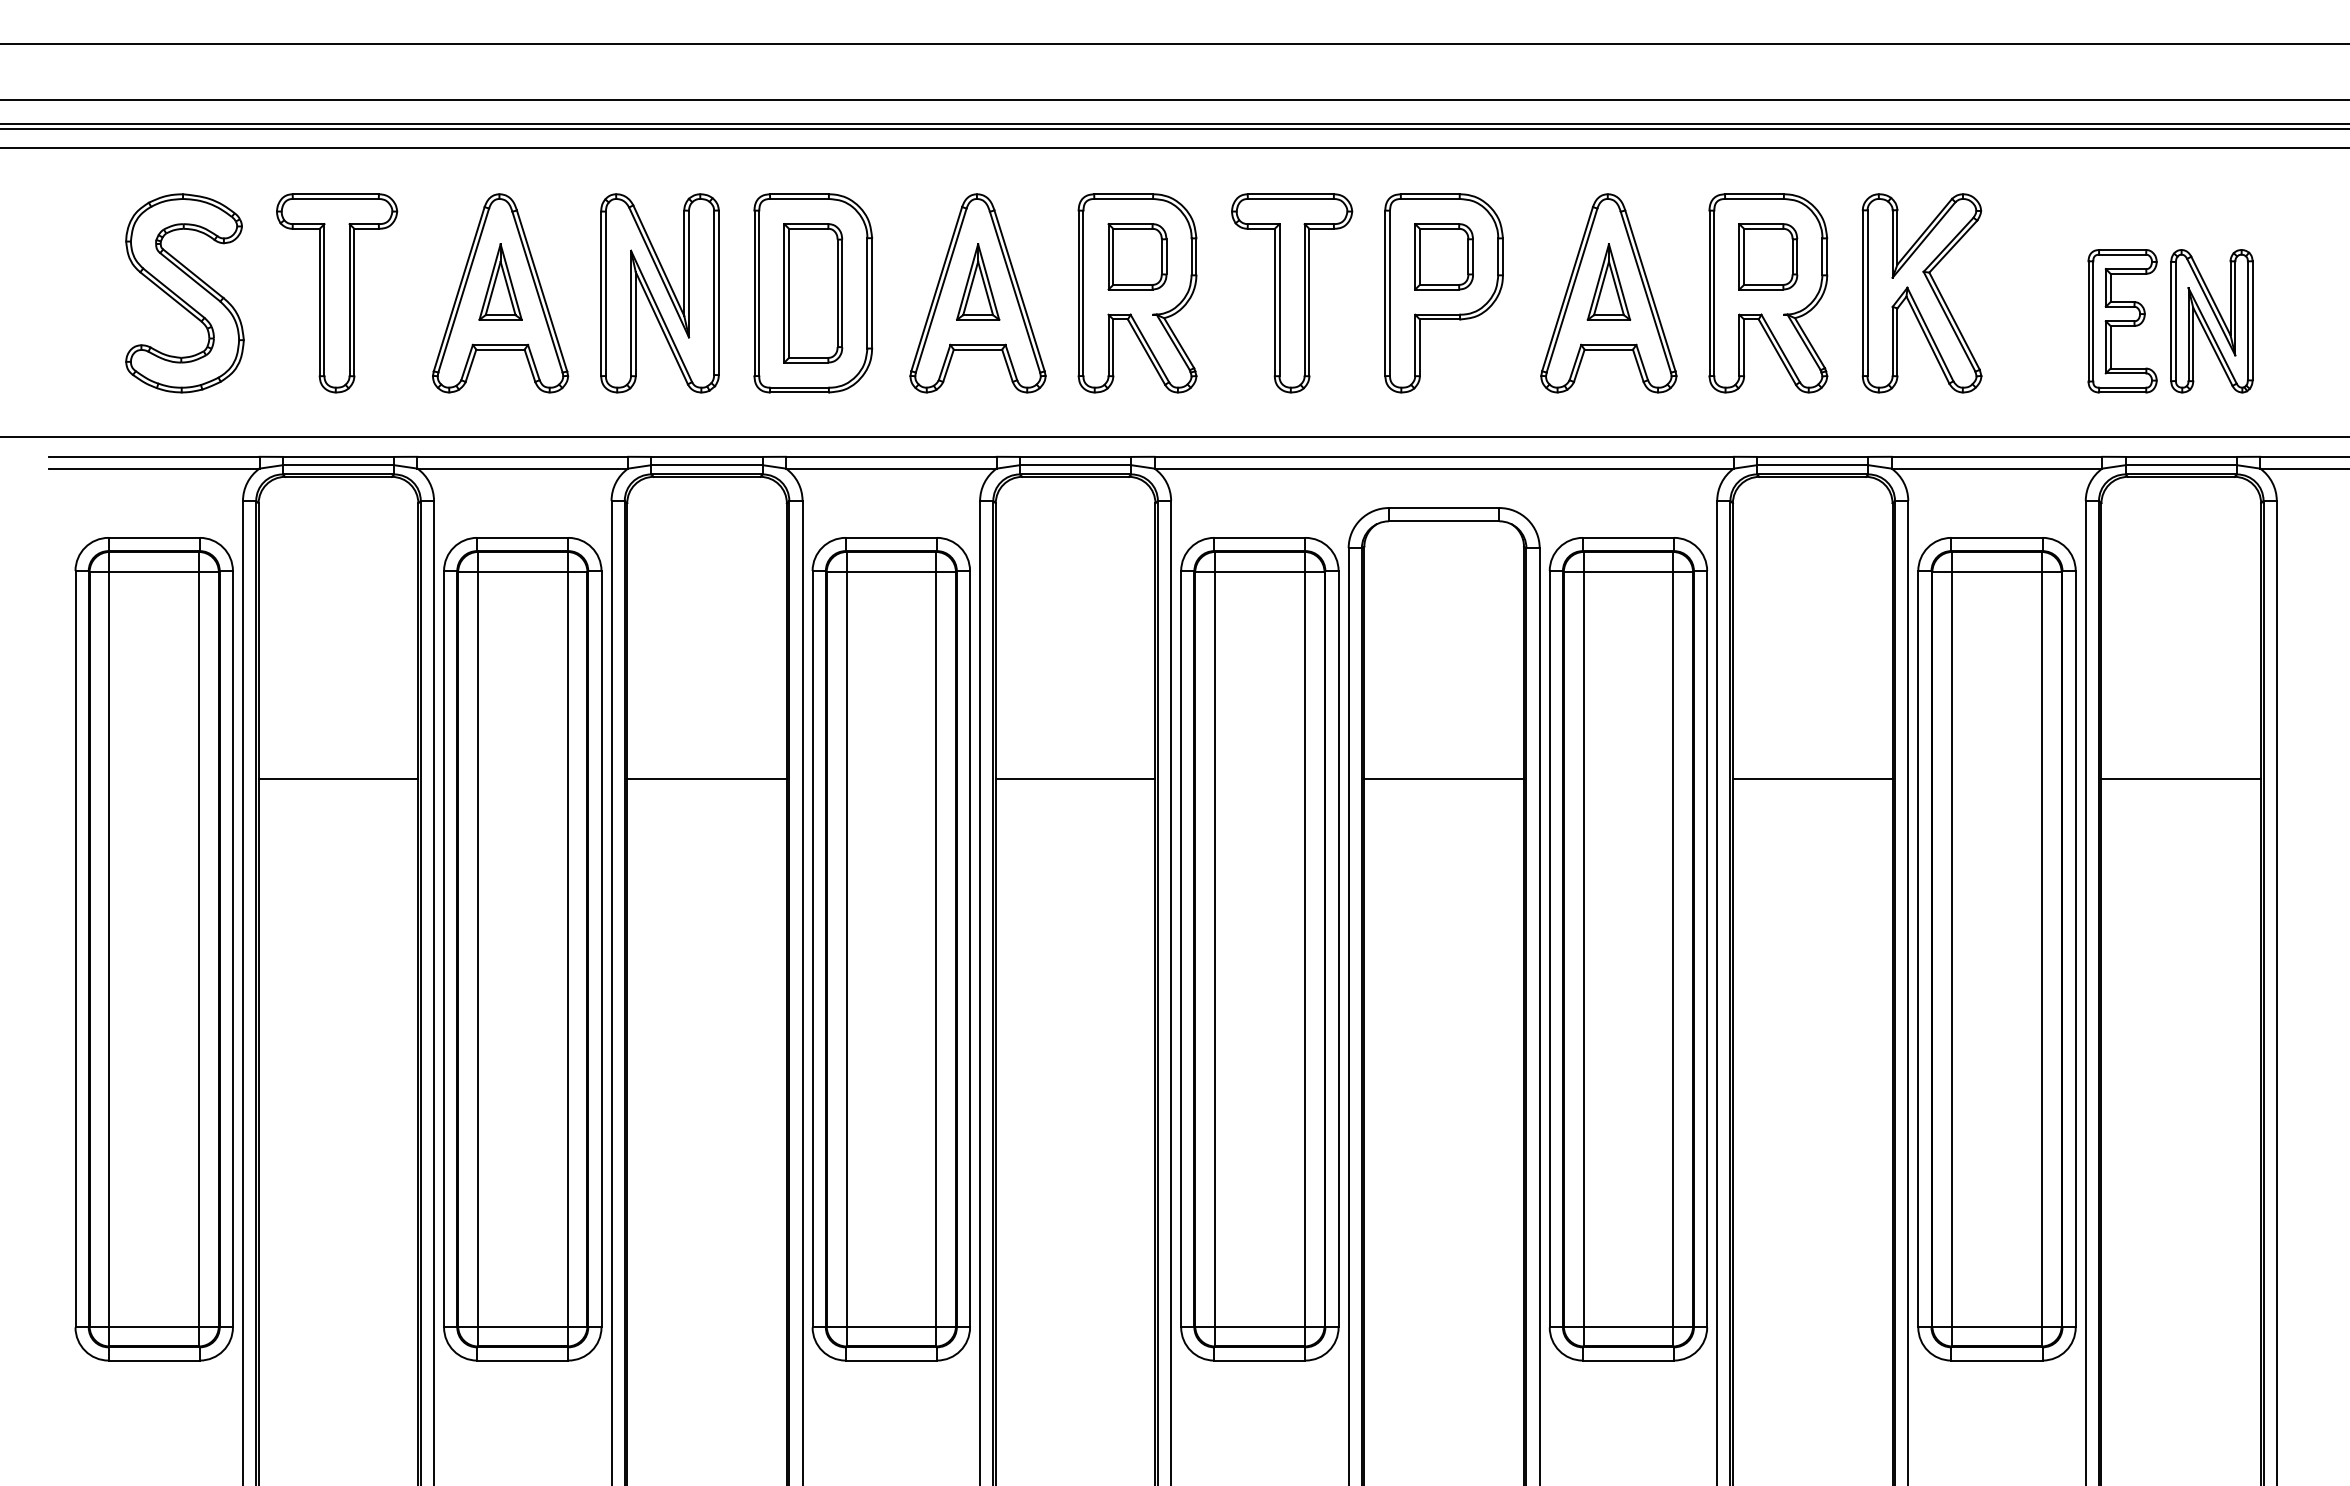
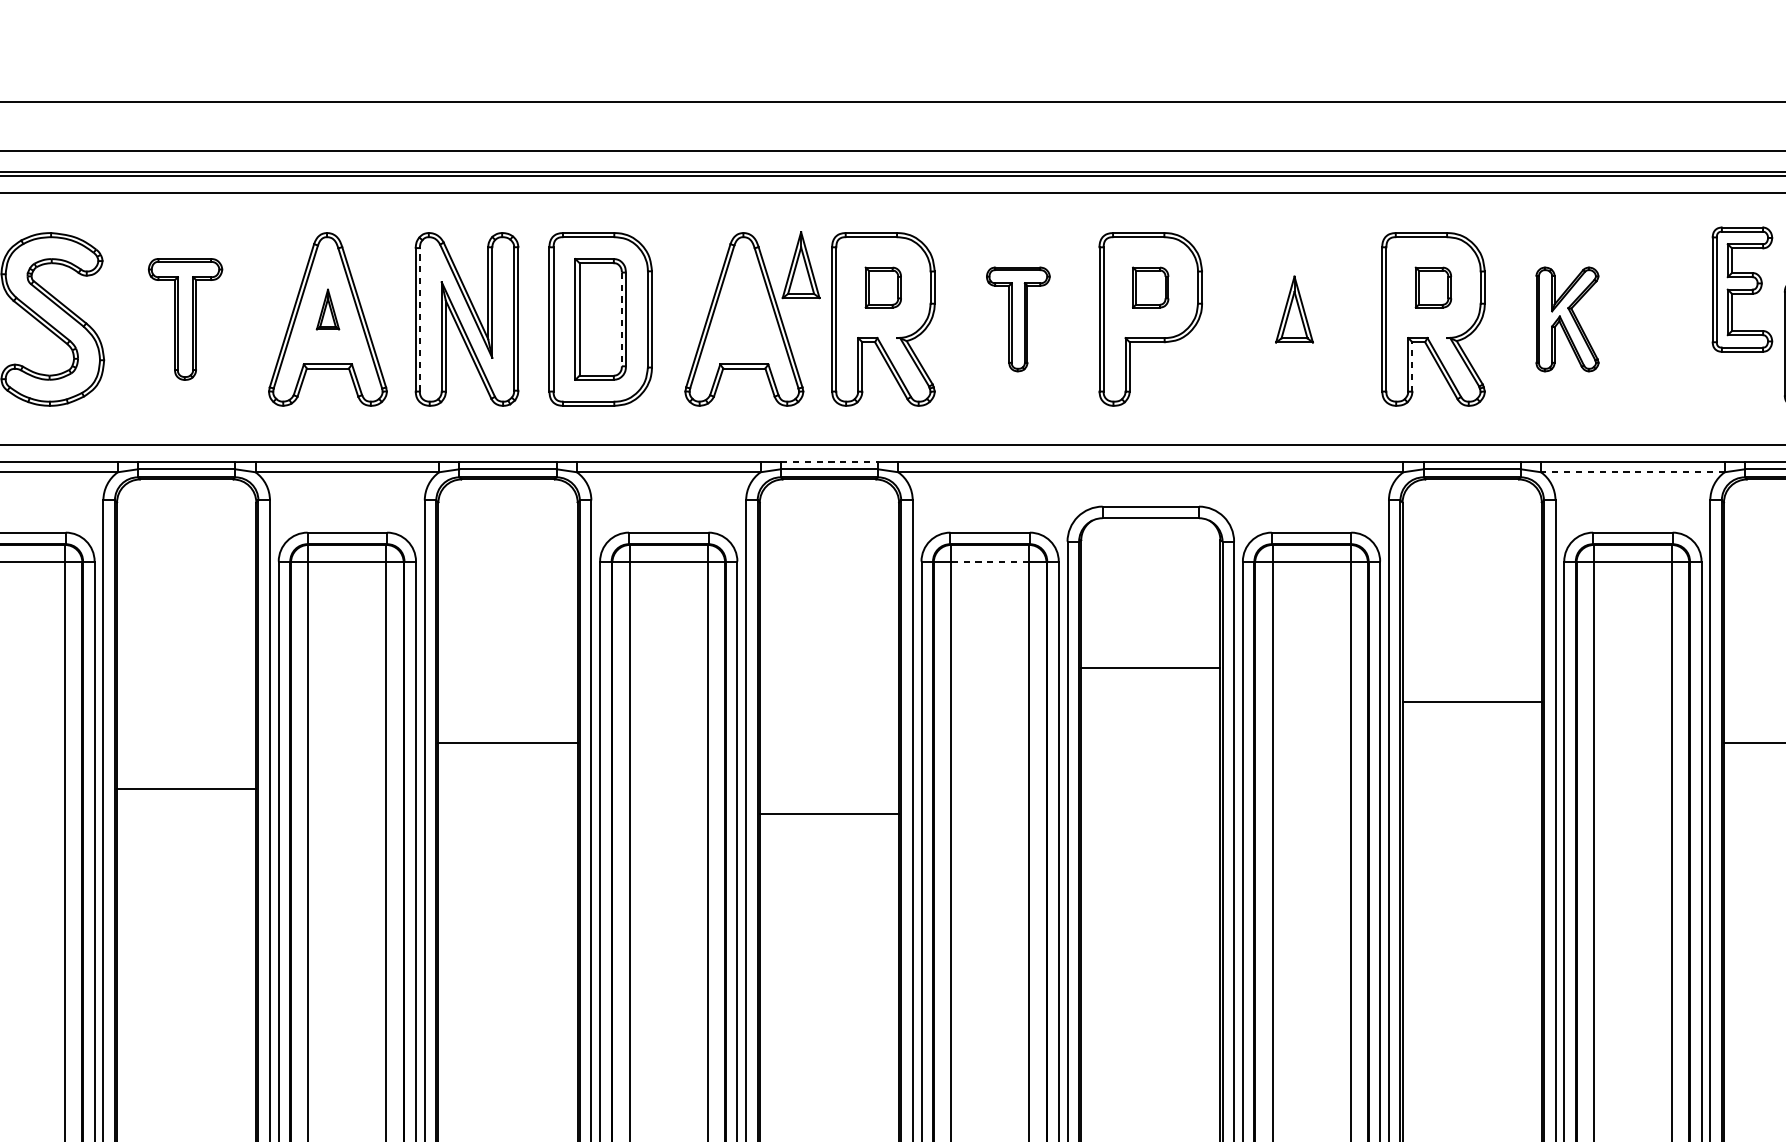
part: (1137, 256) -> (883, 287), size x0.7
part: (1443, 256) -> (1150, 287), size x0.7
part: (1768, 256) -> (1433, 287), size x0.7
part: (500, 281) -> (327, 309), size x0.6
part: (978, 281) -> (801, 264), moved
part: (337, 293) -> (185, 319), size x0.7
line: (605, 293) -> (419, 319), solid -> dashed
line: (837, 293) -> (621, 319), solid -> dashed
part: (1292, 293) -> (1018, 319), size x0.6
part: (1608, 293) -> (1294, 319), removed
part: (1921, 293) -> (1567, 319), size x0.6
part: (2122, 321) -> (1742, 289), moved
line: (1744, 347) -> (1412, 366), solid -> dashed
line: (1075, 456) -> (829, 461), solid -> dashed
line: (1996, 468) -> (1632, 472), solid -> dashed
line: (1259, 571) -> (989, 561), solid -> dashed
line: (338, 779) -> (186, 789), moved
line: (1075, 779) -> (829, 813), moved
line: (1444, 779) -> (1151, 668), moved
line: (1812, 779) -> (1472, 702), moved

